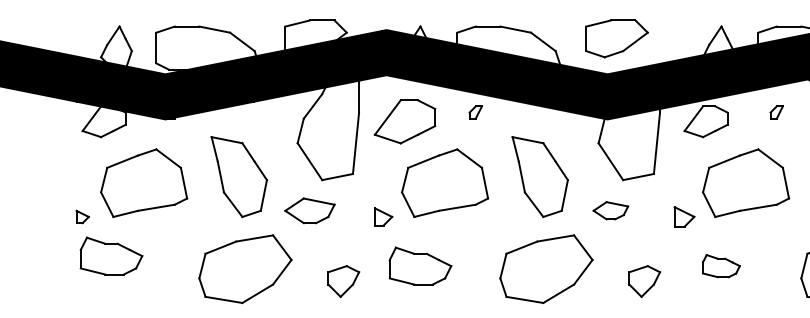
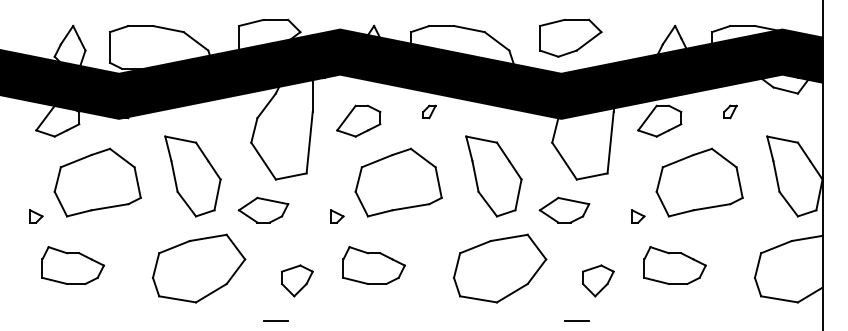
part: (404, 121) -> (358, 120), size x0.71
part: (610, 210) -> (564, 209), size x1.43
part: (383, 217) -> (337, 216), size x0.71
part: (684, 217) -> (638, 216), size x0.62
part: (110, 256) -> (72, 265), moved
part: (720, 266) -> (674, 265), size x1.67

